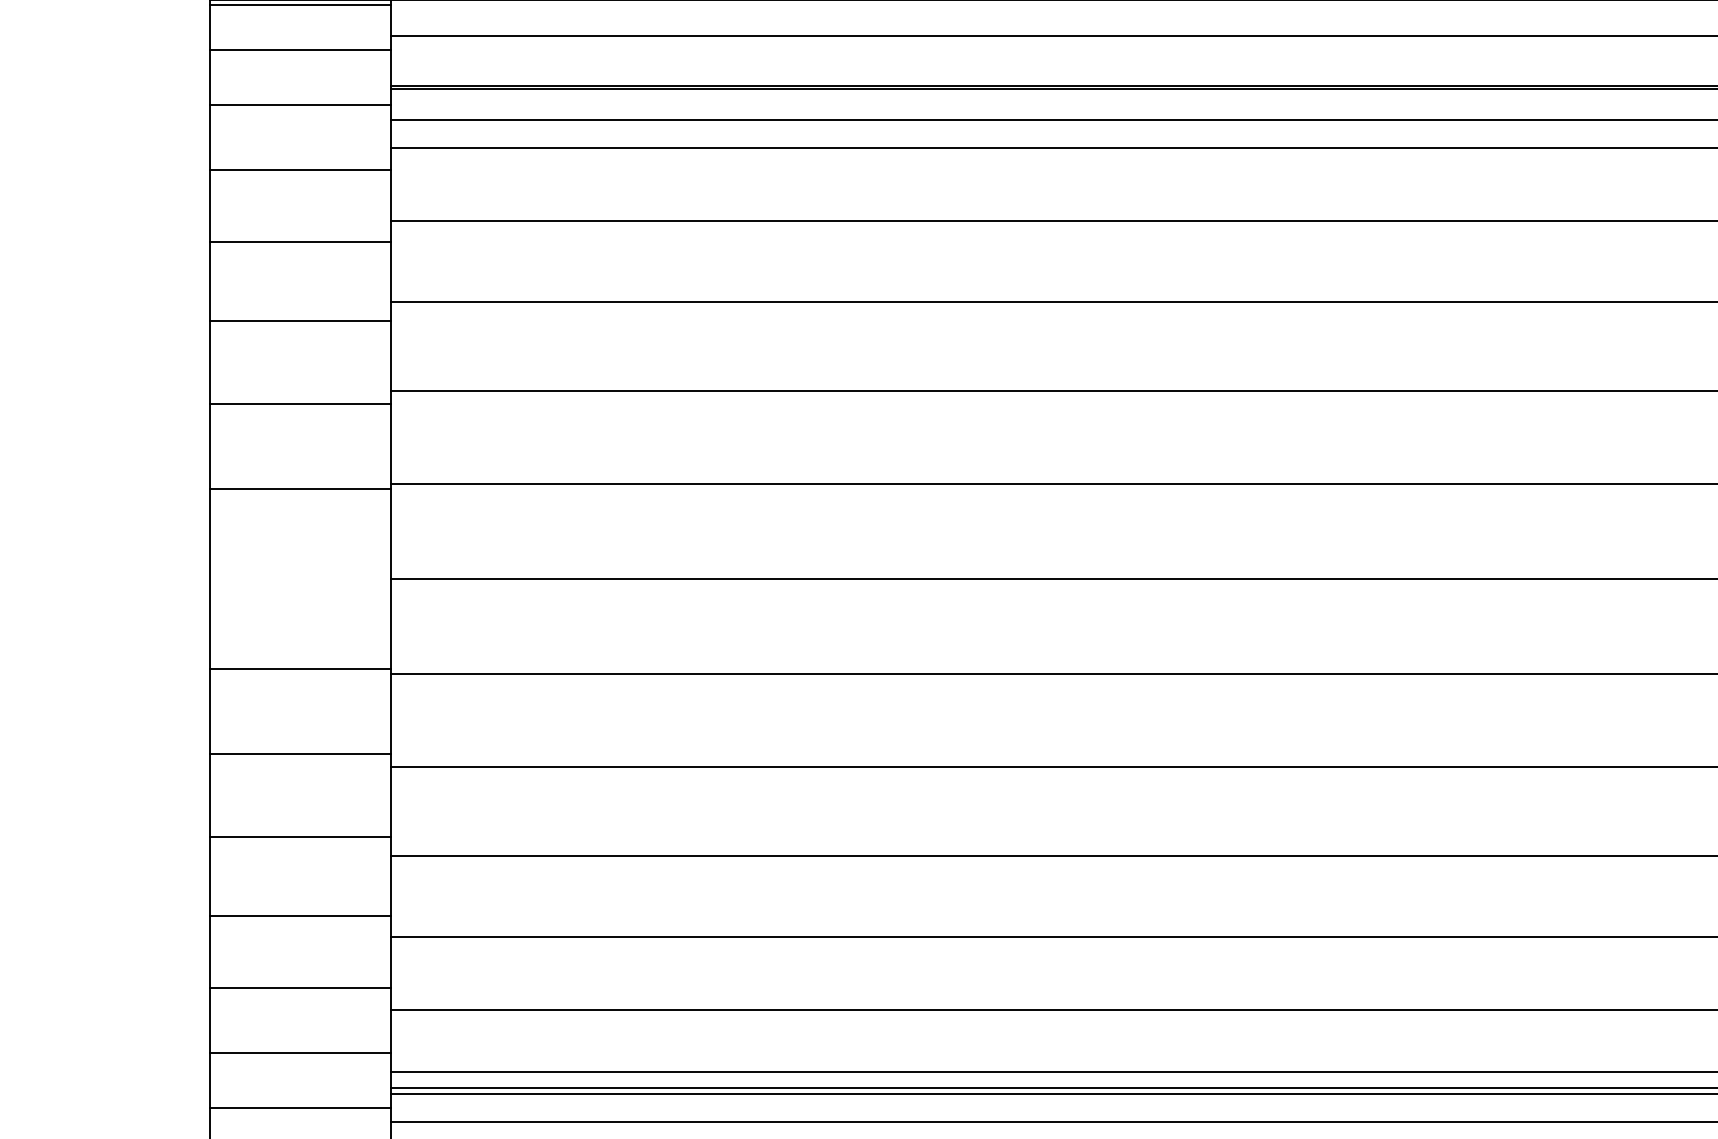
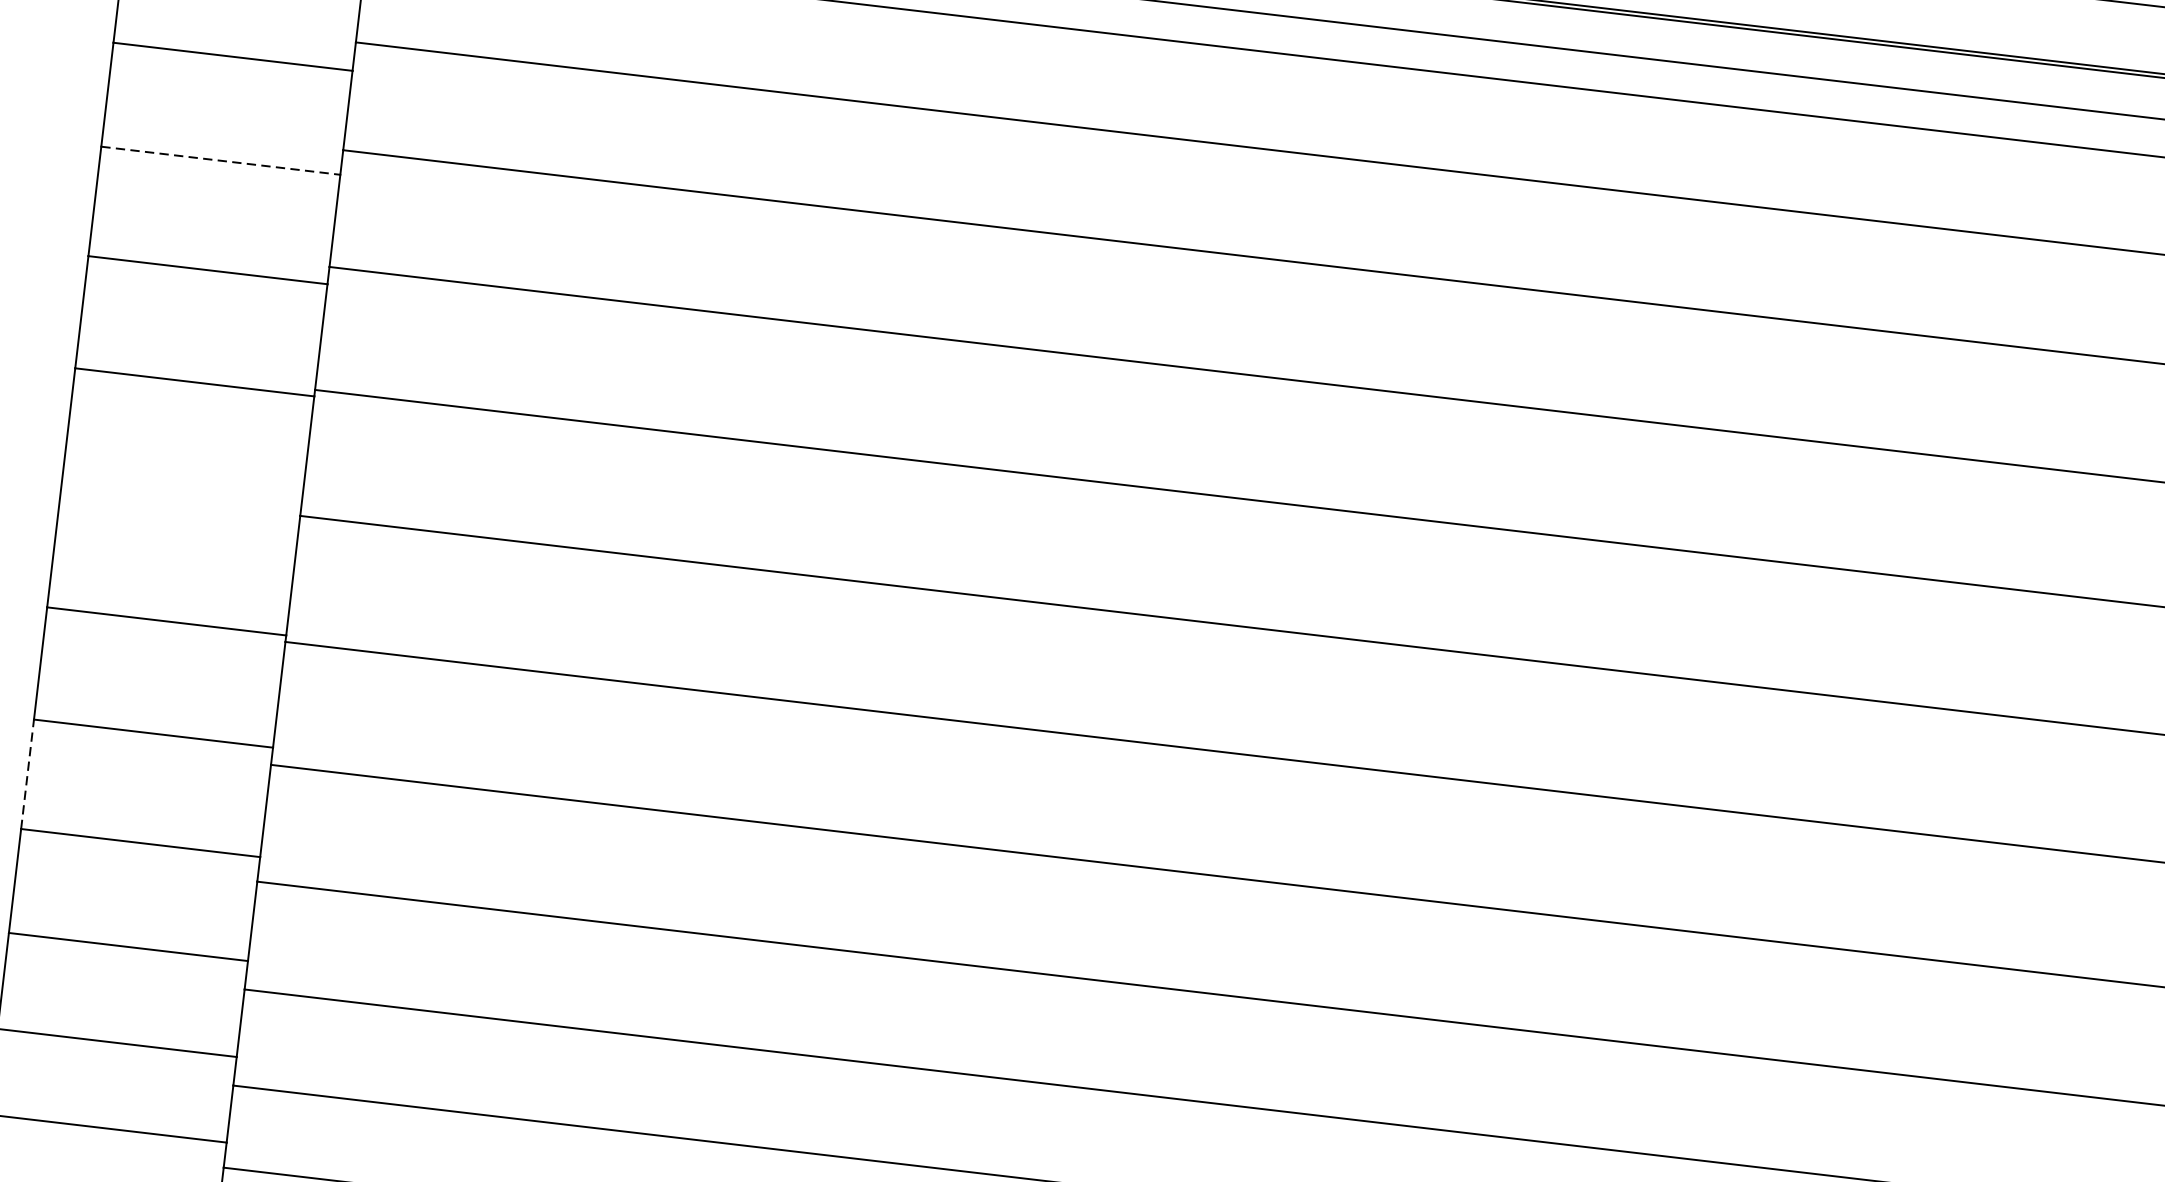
line: (301, 321) -> (221, 161), solid -> dashed
line: (210, 795) -> (27, 774), solid -> dashed

